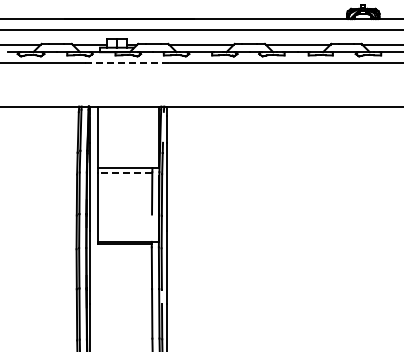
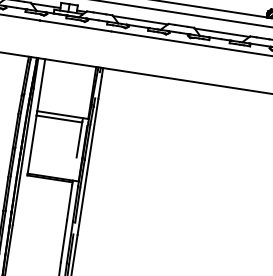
line: (128, 62) -> (76, 25), dashed -> solid
line: (125, 173) -> (59, 119), dashed -> solid

